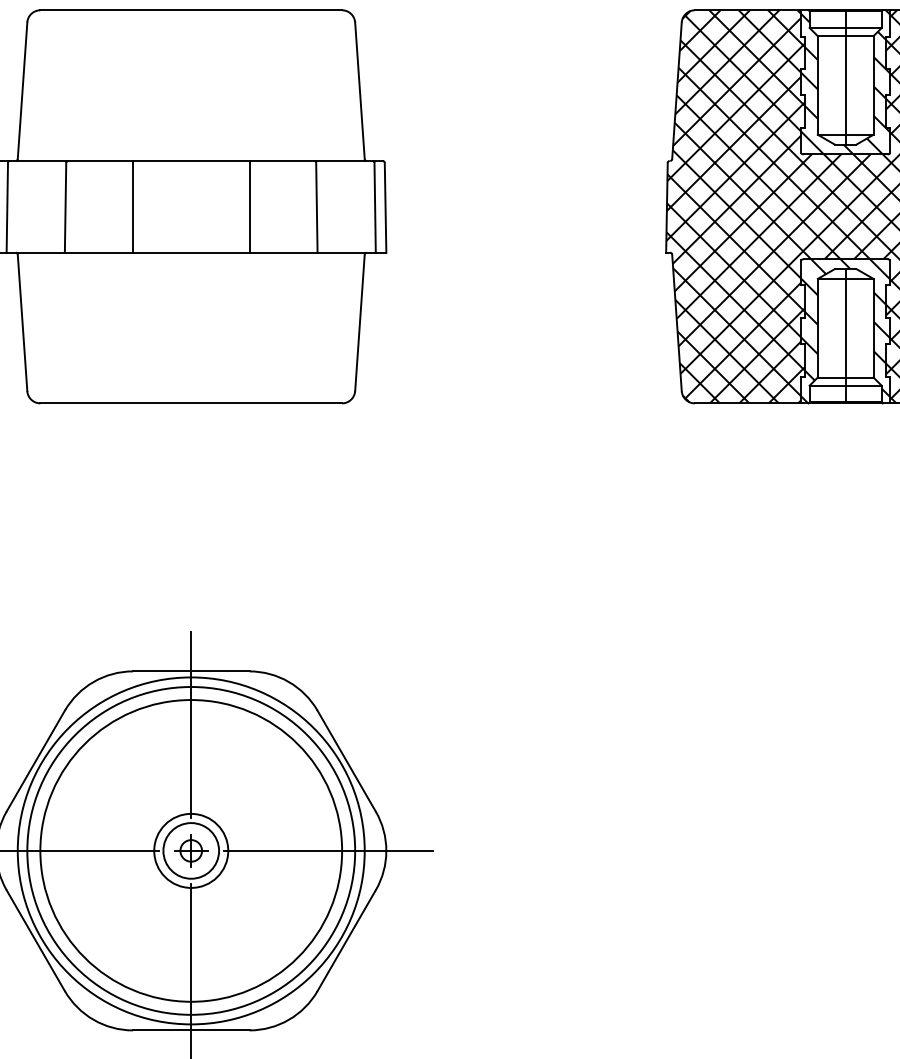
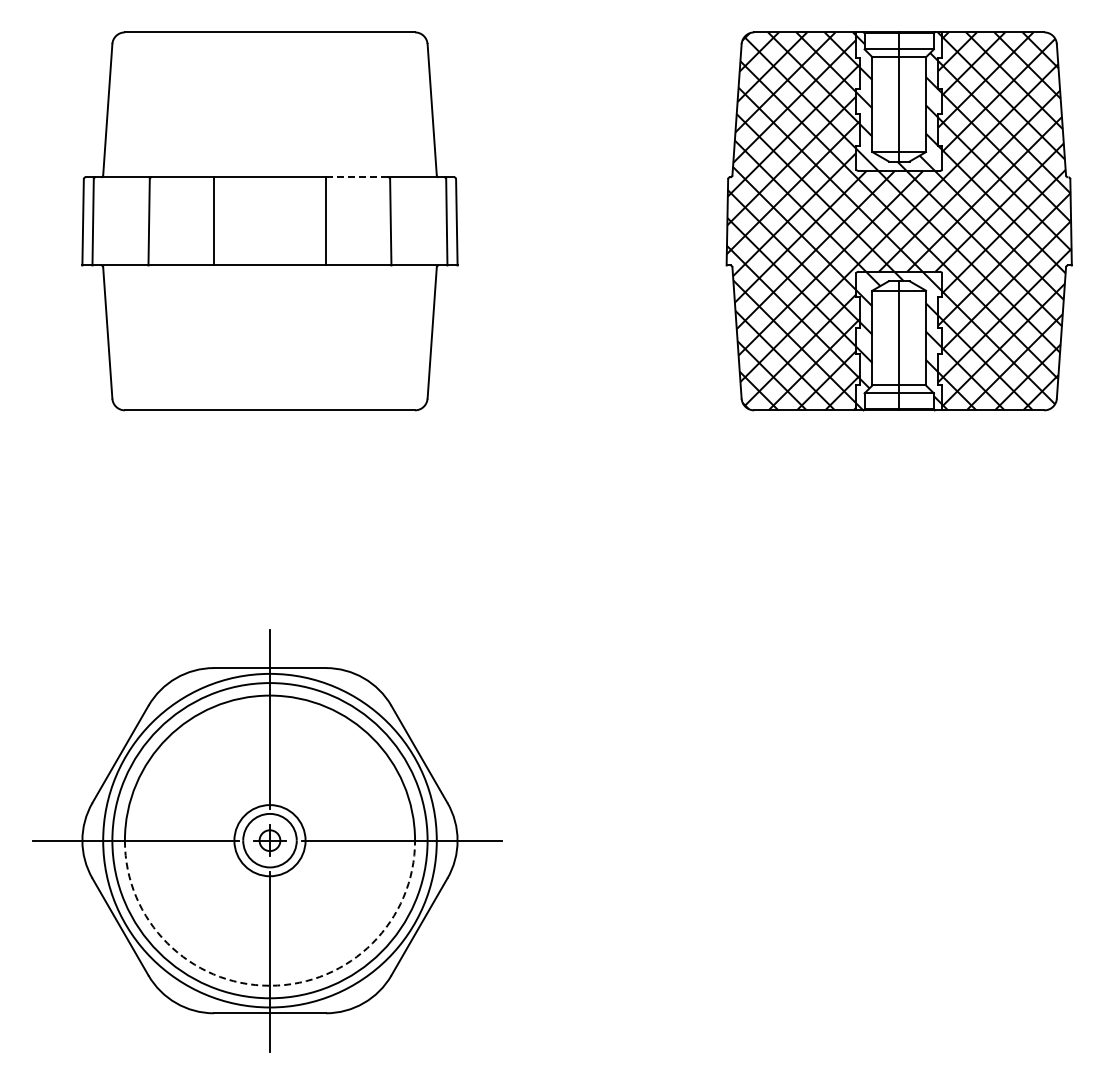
line: (282, 161) -> (357, 177), solid -> dashed
arc: (191, 1001) -> (270, 985), solid -> dashed

